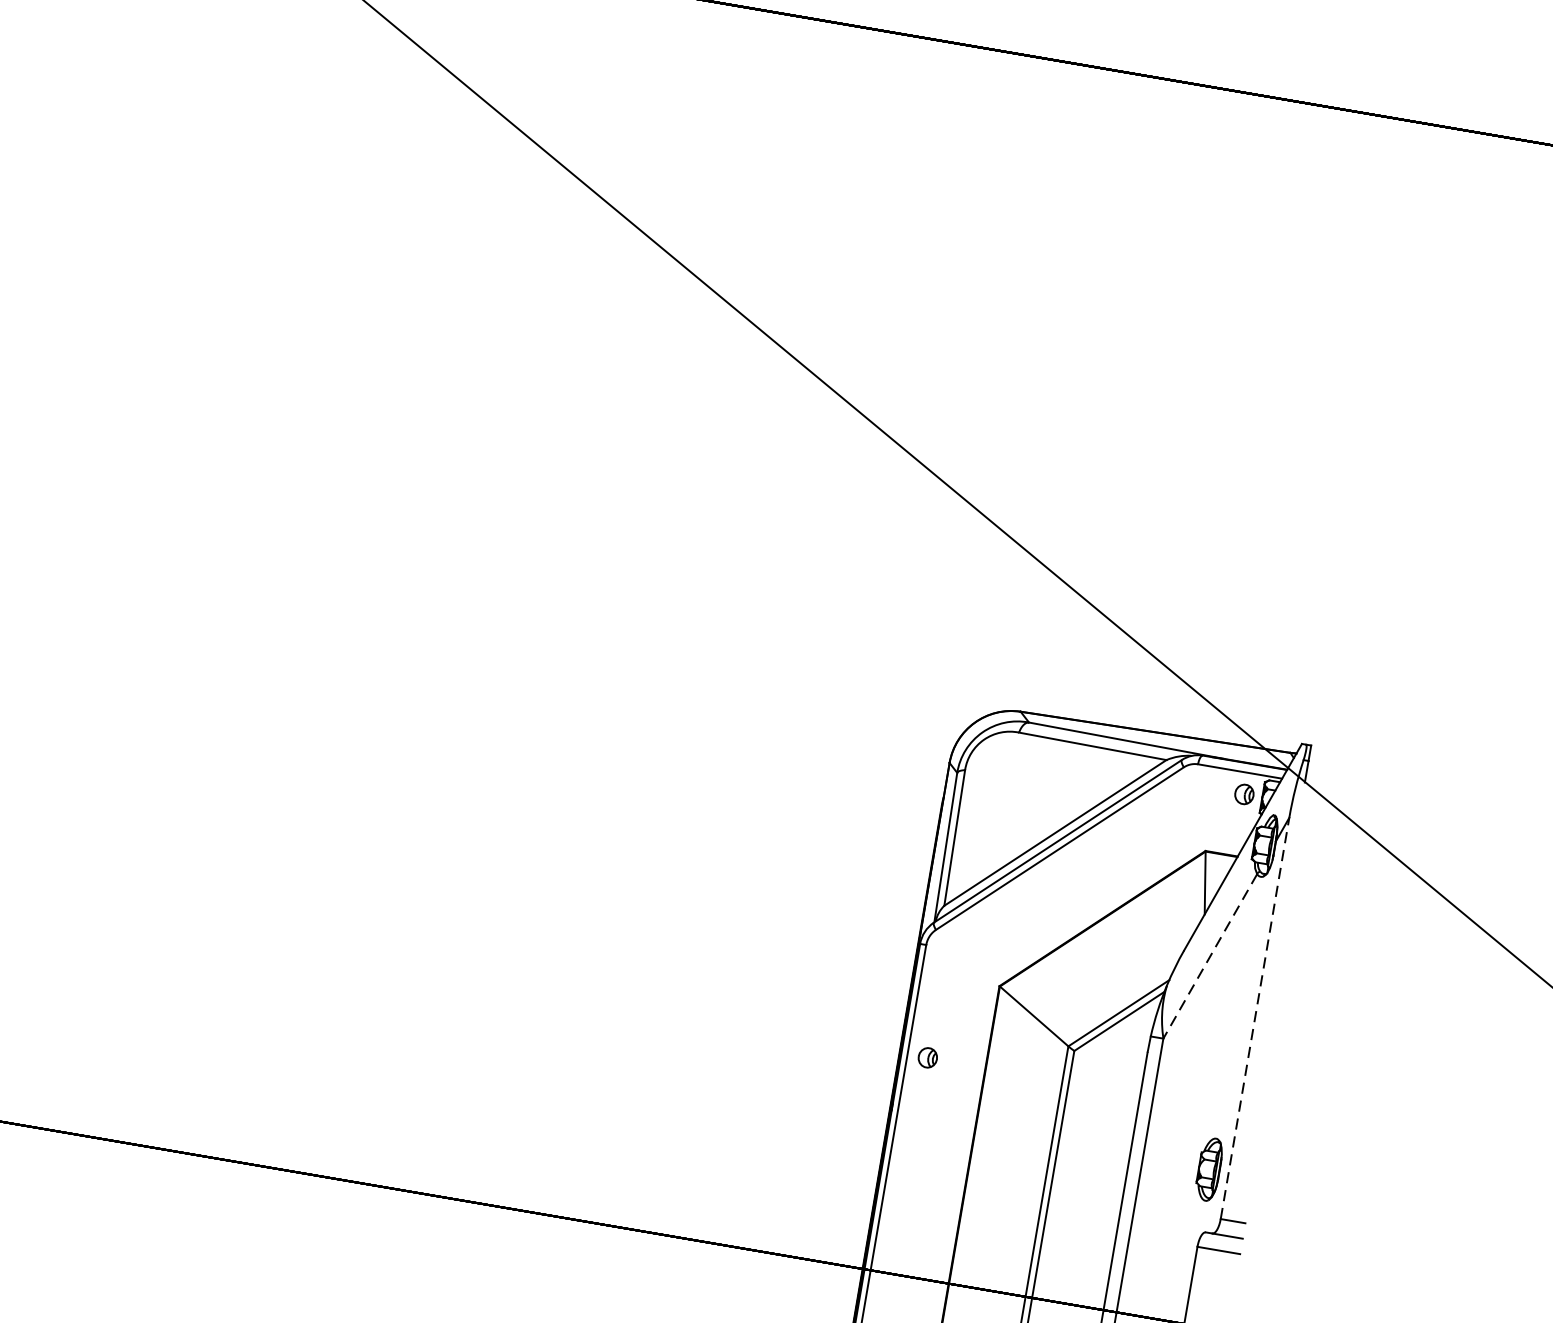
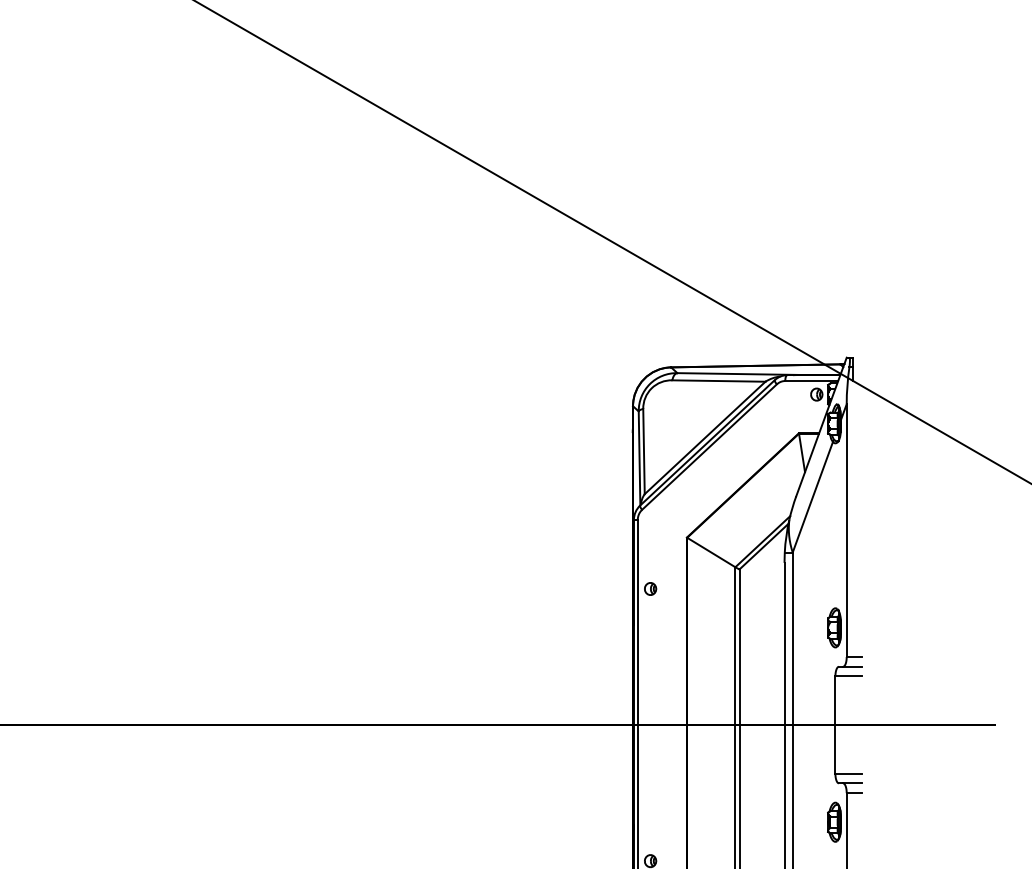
line: (1209, 956) -> (812, 497), dashed -> solid
line: (1254, 1018) -> (846, 530), dashed -> solid

